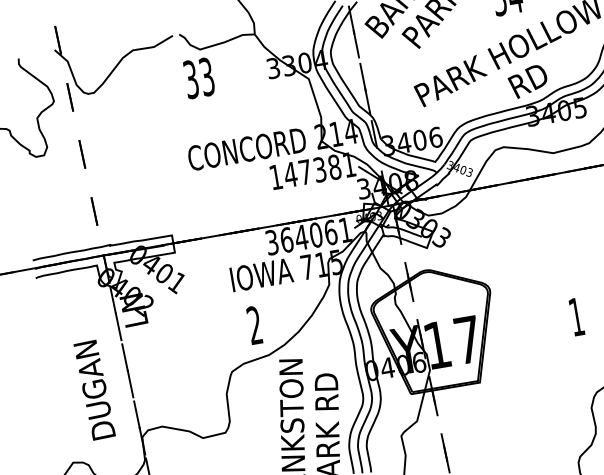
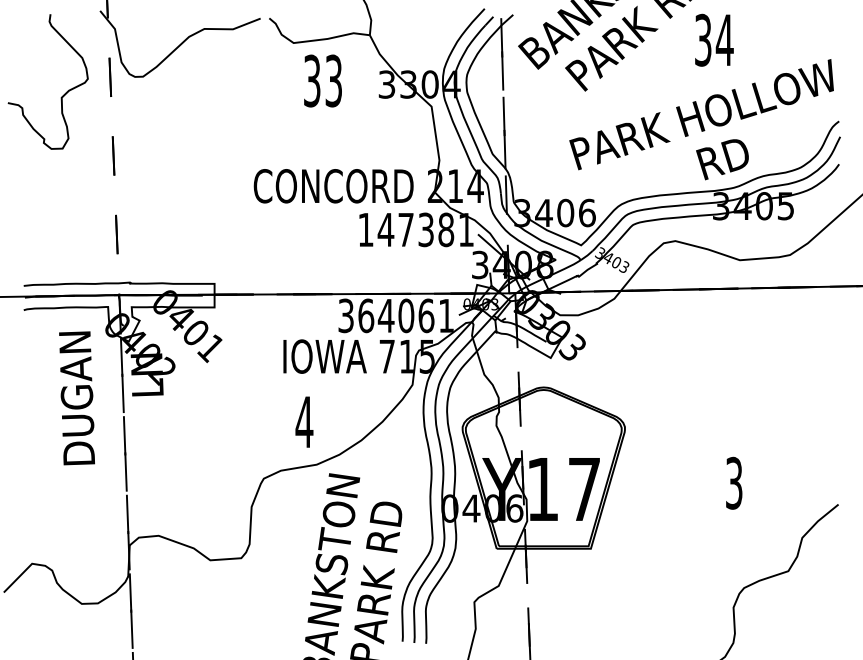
text: (198, 77) -> (322, 80), moved
text: (576, 316) -> (734, 482), 1 -> 3
text: (254, 324) -> (304, 421), 2 -> 4
text: (94, 390) -> (76, 398), moved

